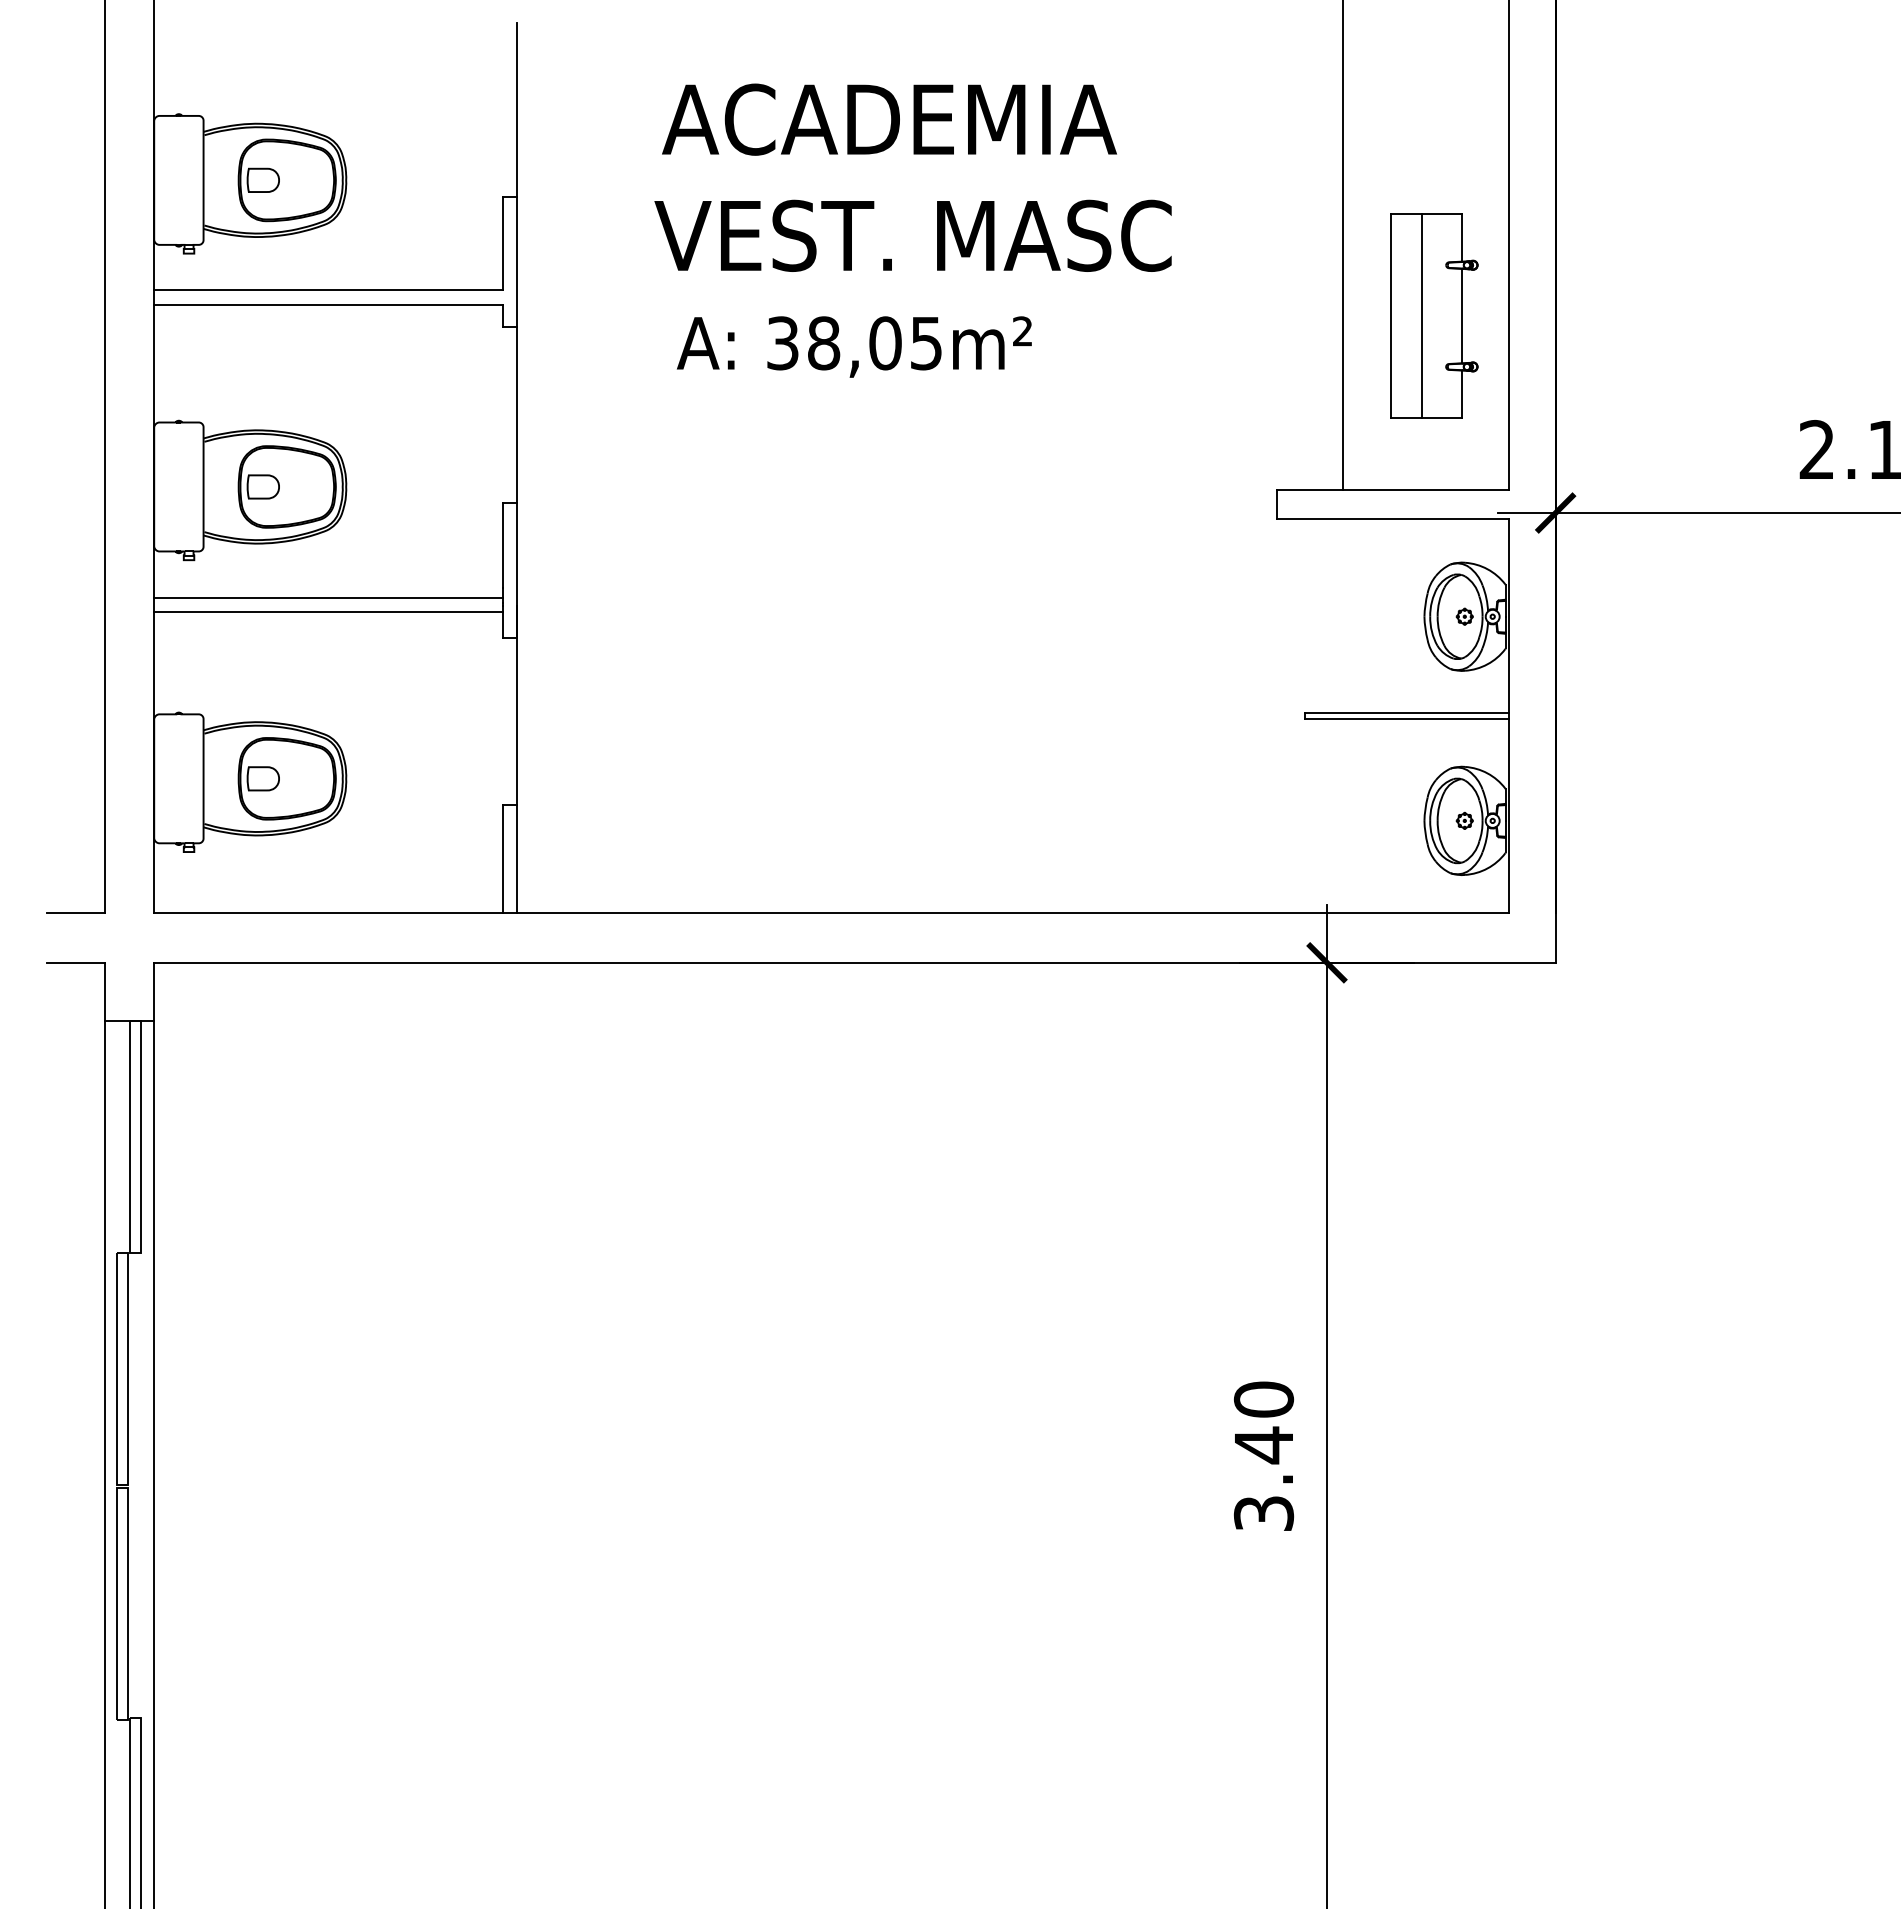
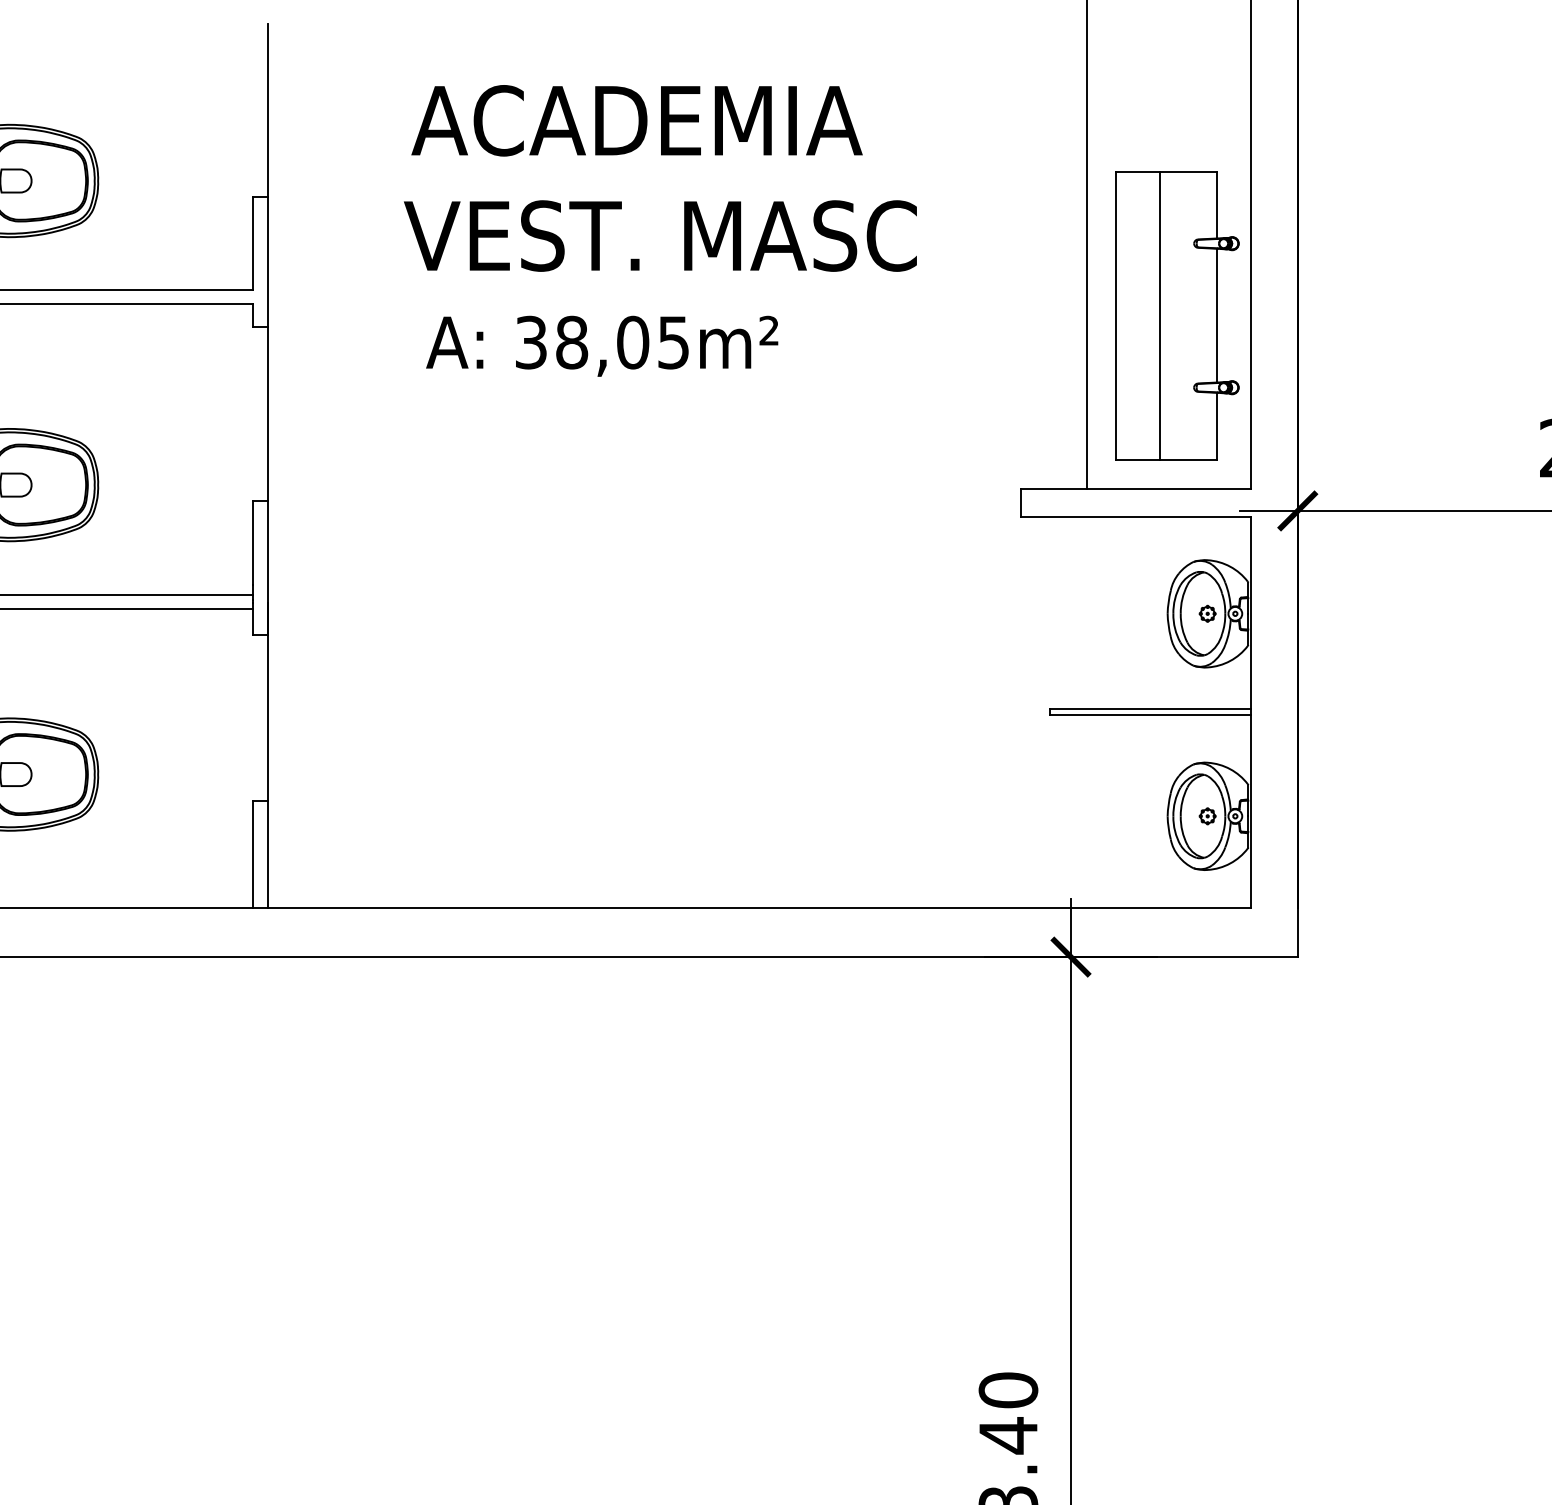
part: (1434, 315) -> (1177, 315), size x1.43

